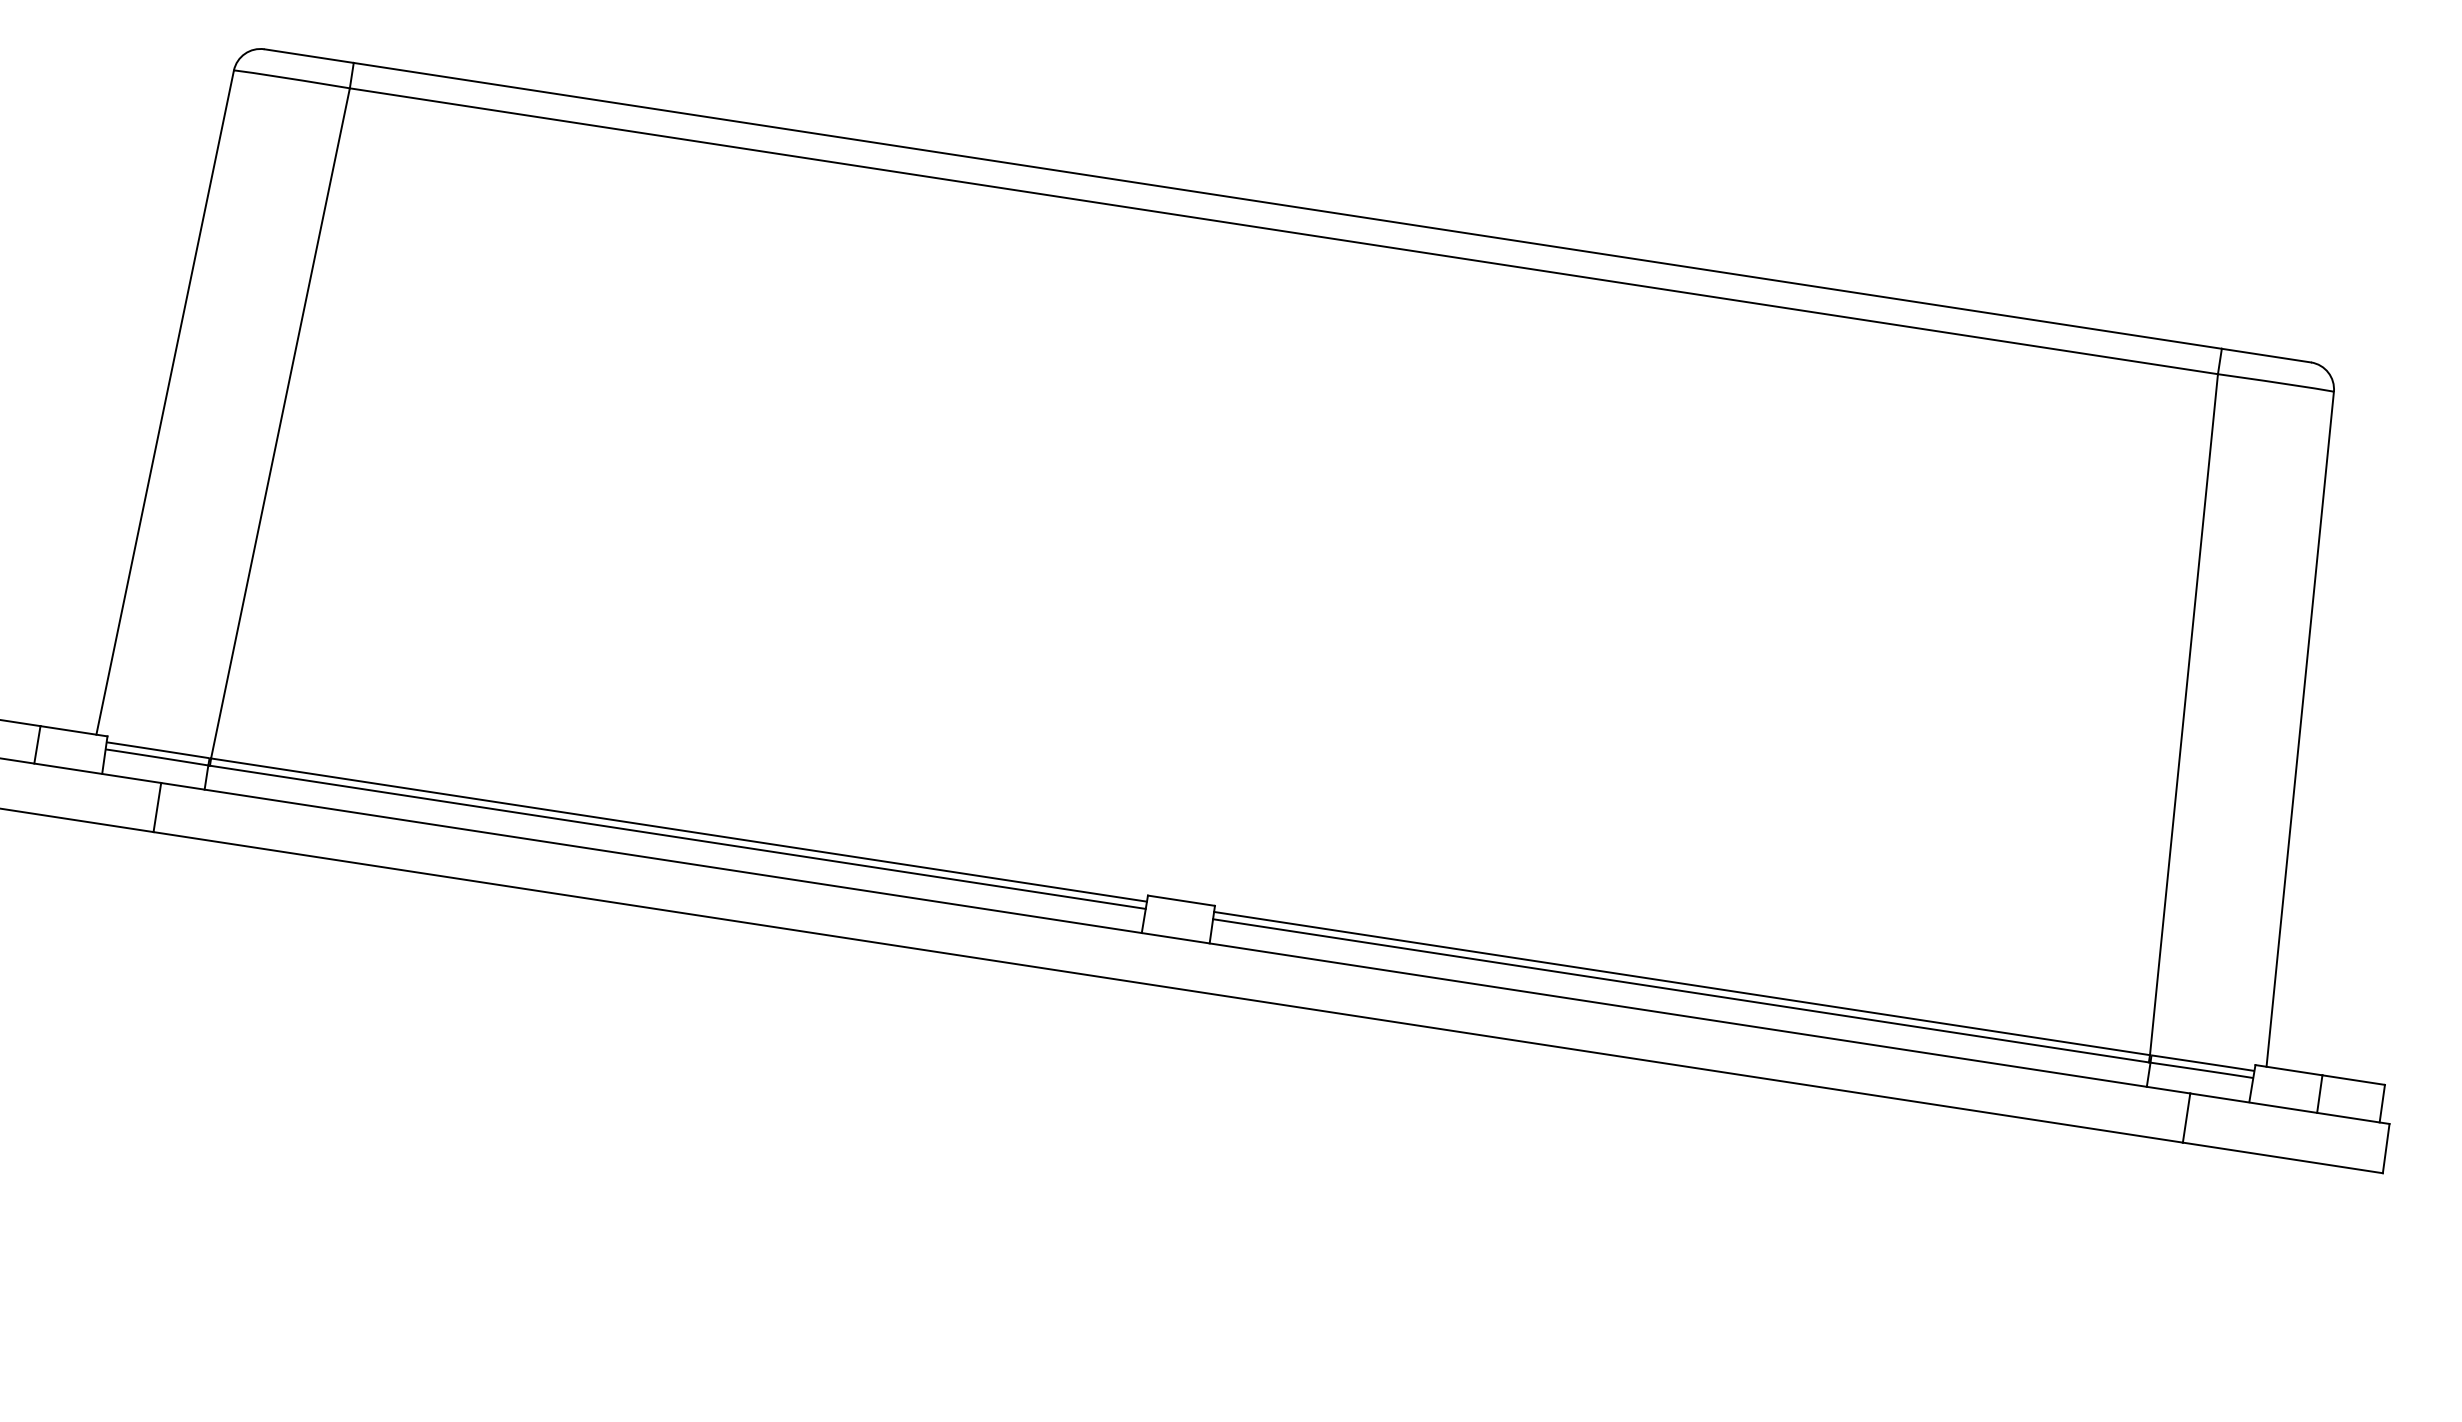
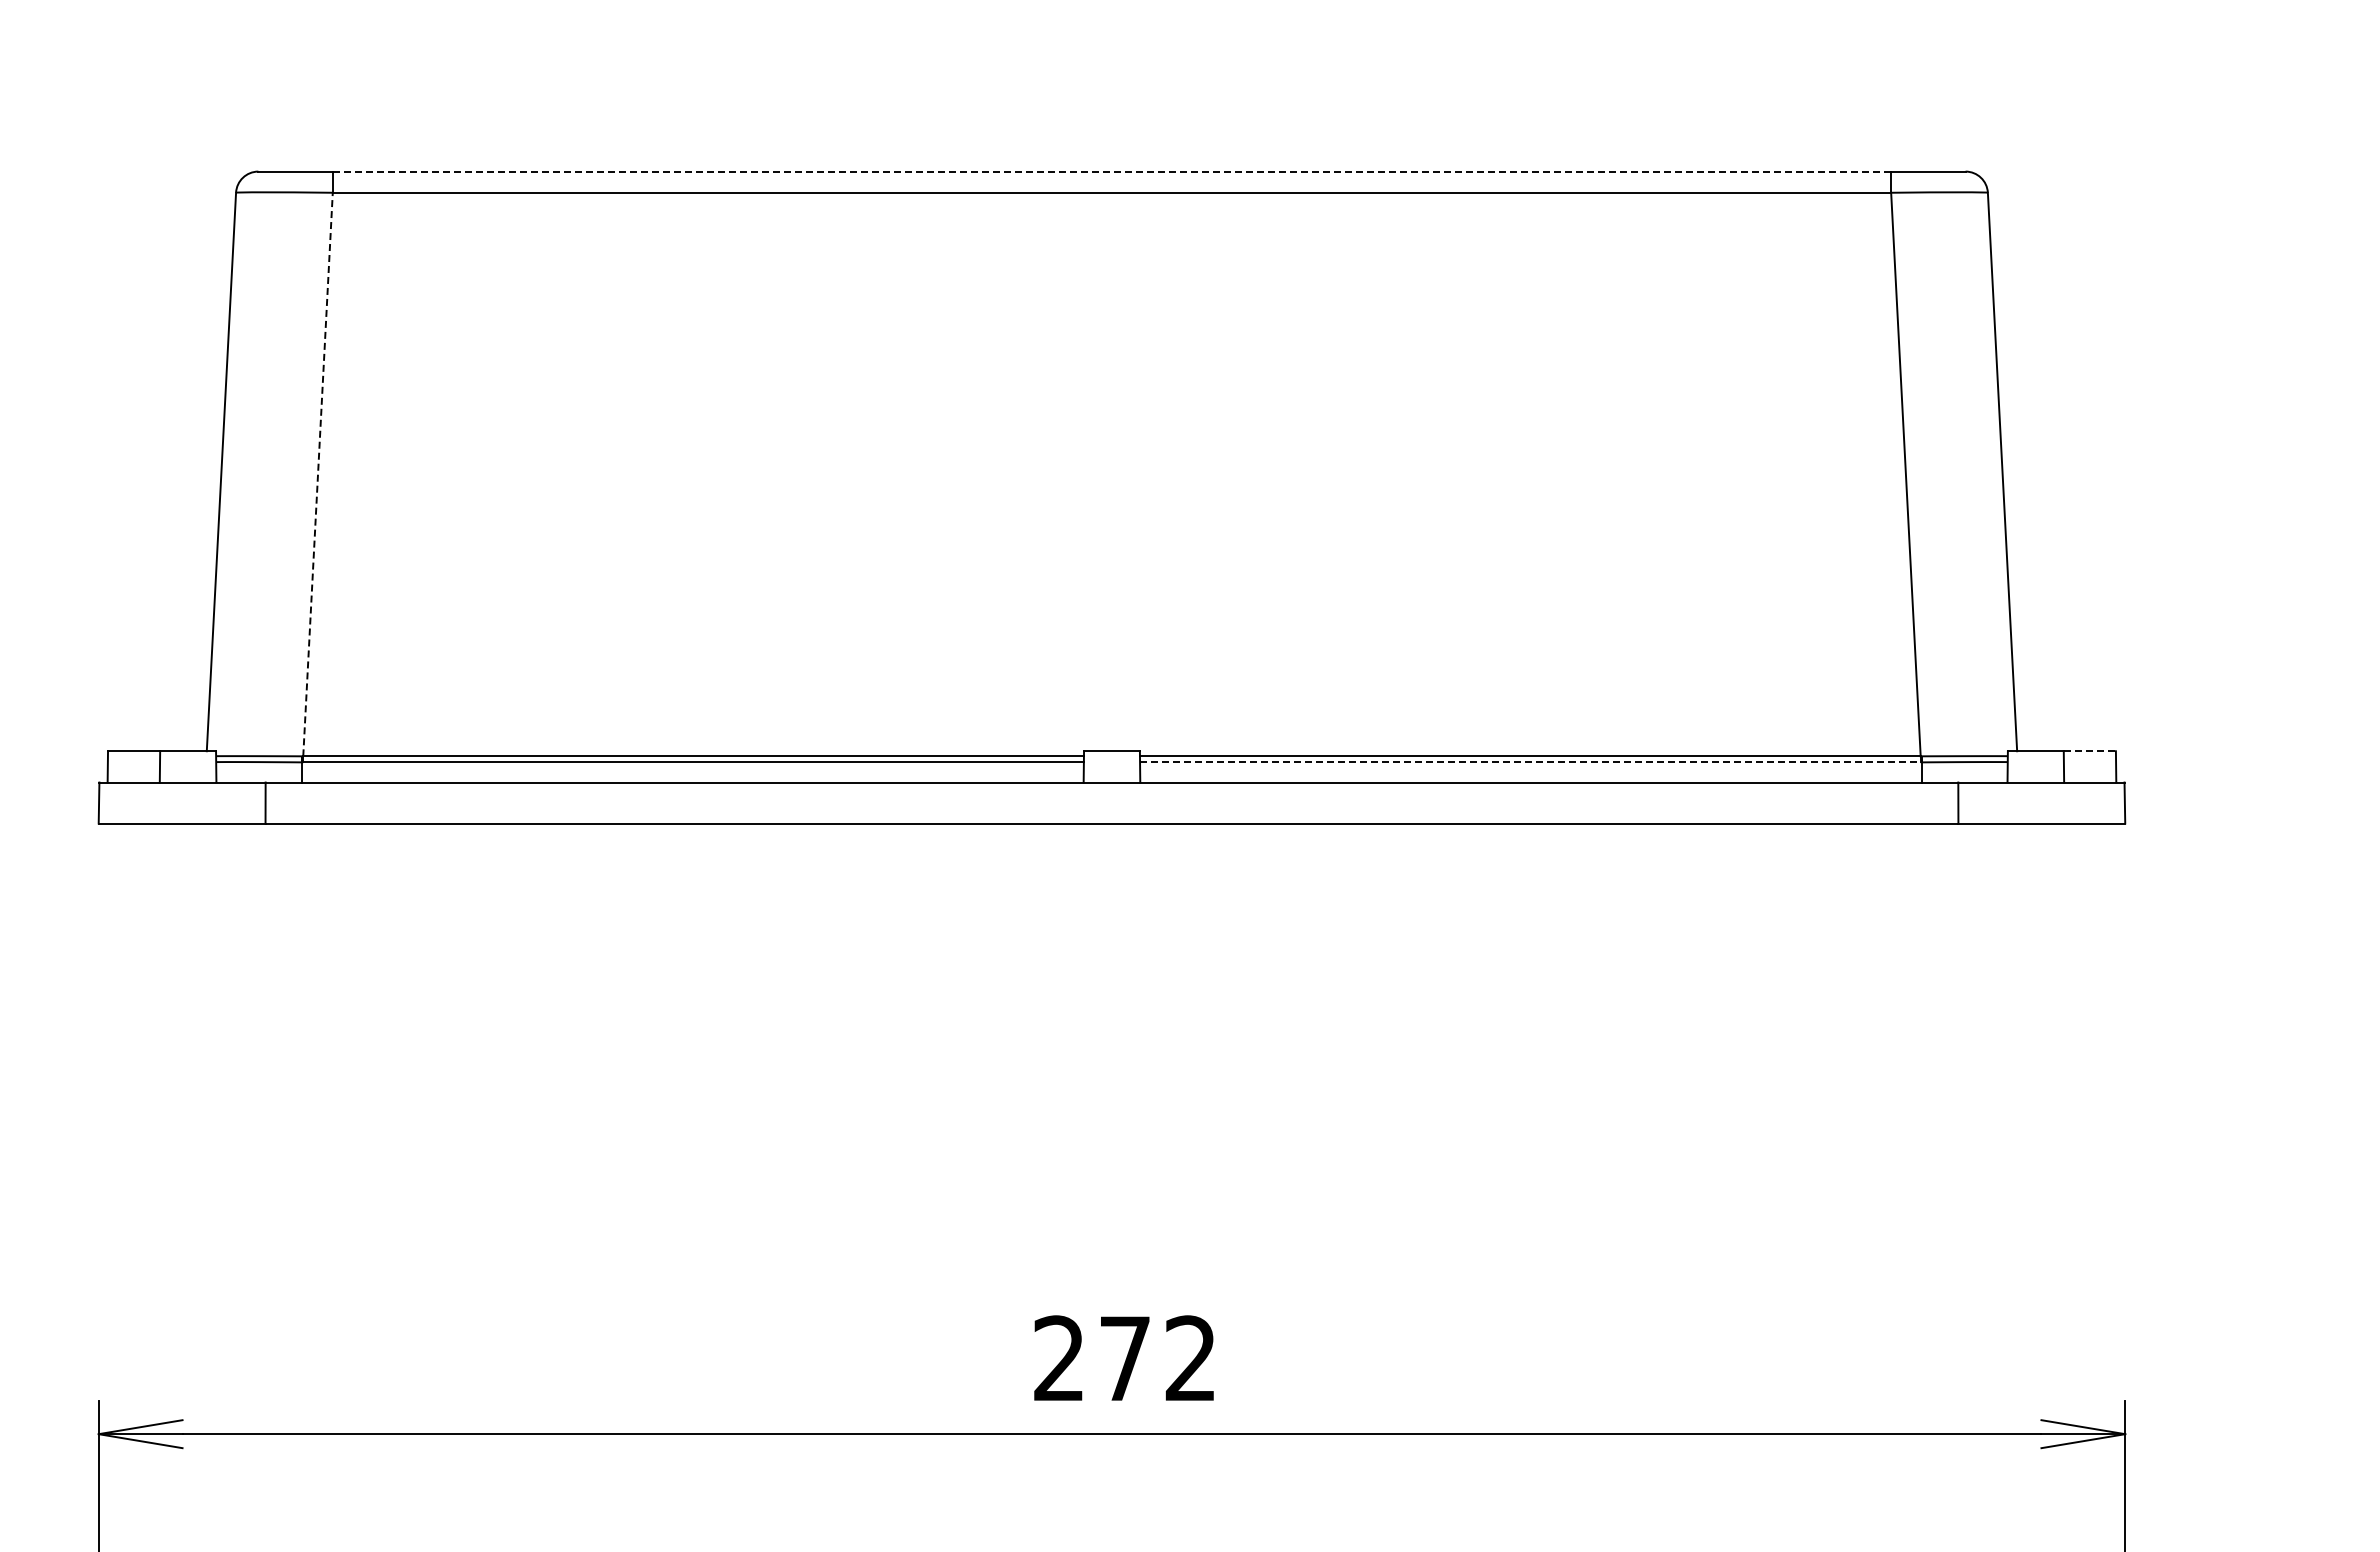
line: (1287, 205) -> (1111, 171), solid -> dashed
line: (281, 423) -> (318, 474), solid -> dashed
line: (1681, 990) -> (1530, 762), solid -> dashed
line: (2354, 1080) -> (2090, 751), solid -> dashed

